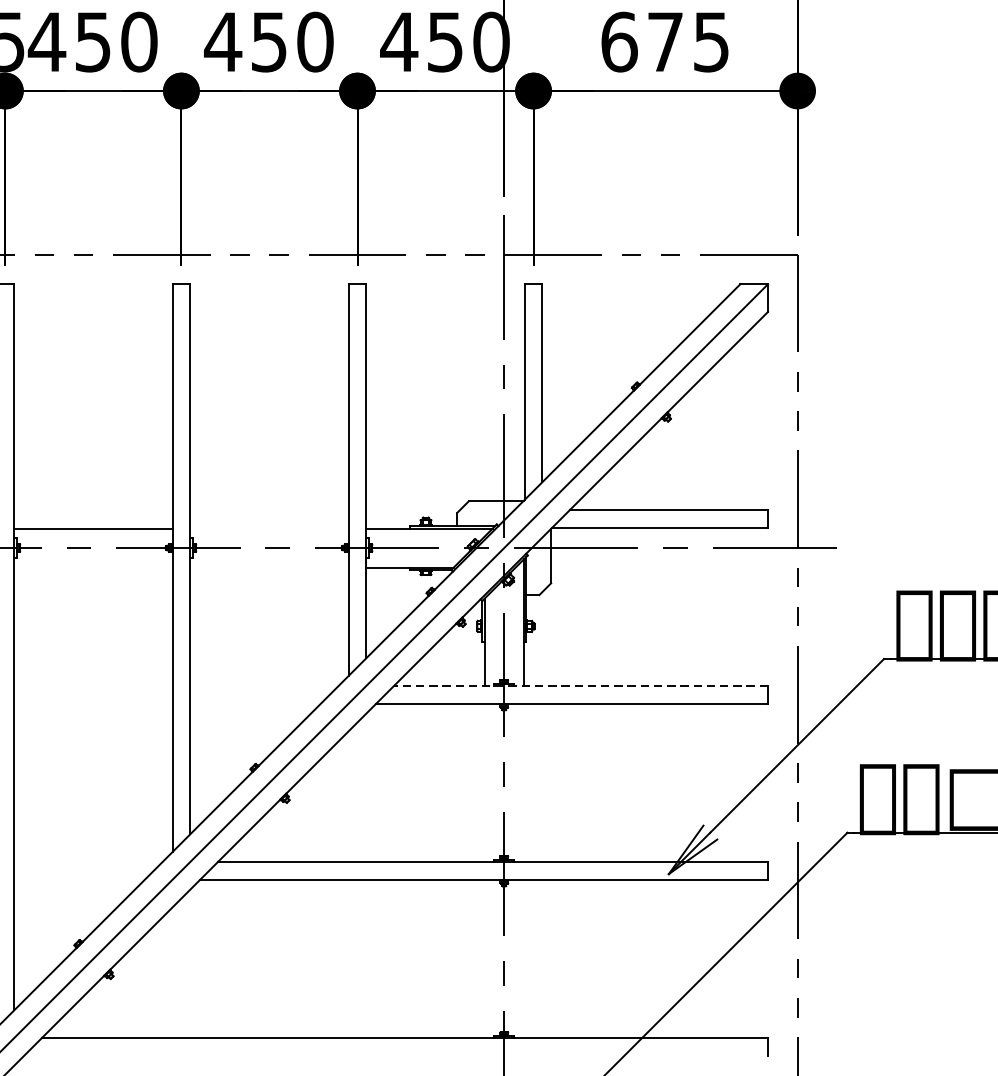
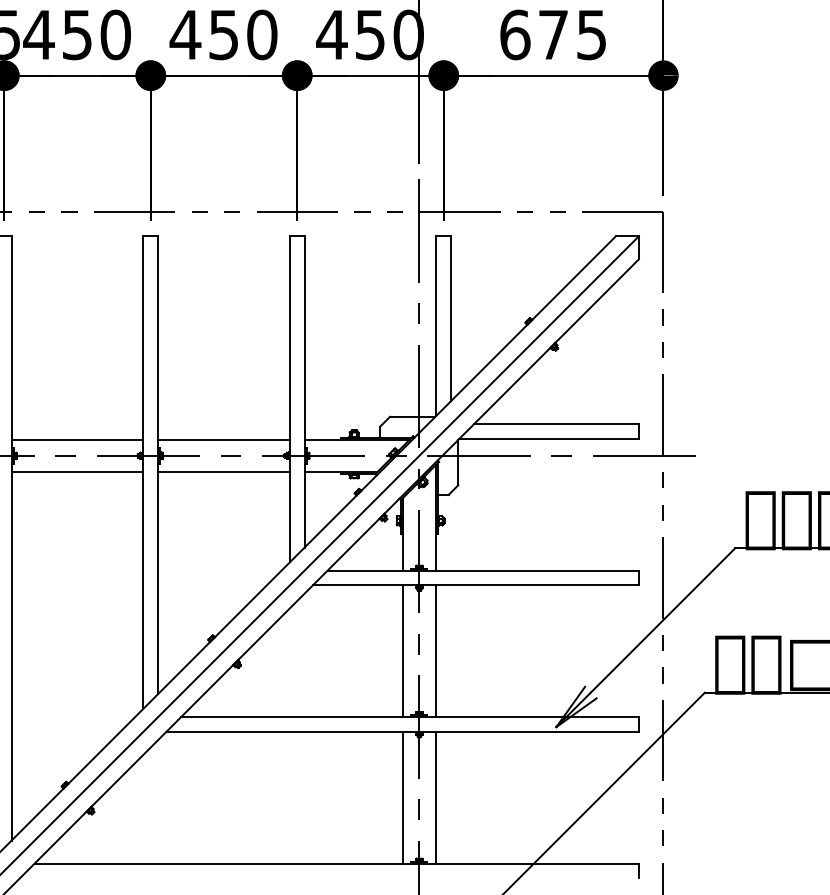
line: (268, 528) -> (223, 439), added
line: (93, 568) -> (77, 472), added
line: (268, 568) -> (223, 472), added
line: (581, 685) -> (483, 570), dashed -> solid
line: (485, 783) -> (403, 651), added
line: (523, 783) -> (435, 651), added
line: (485, 958) -> (403, 797), added
line: (523, 958) -> (435, 797), added

